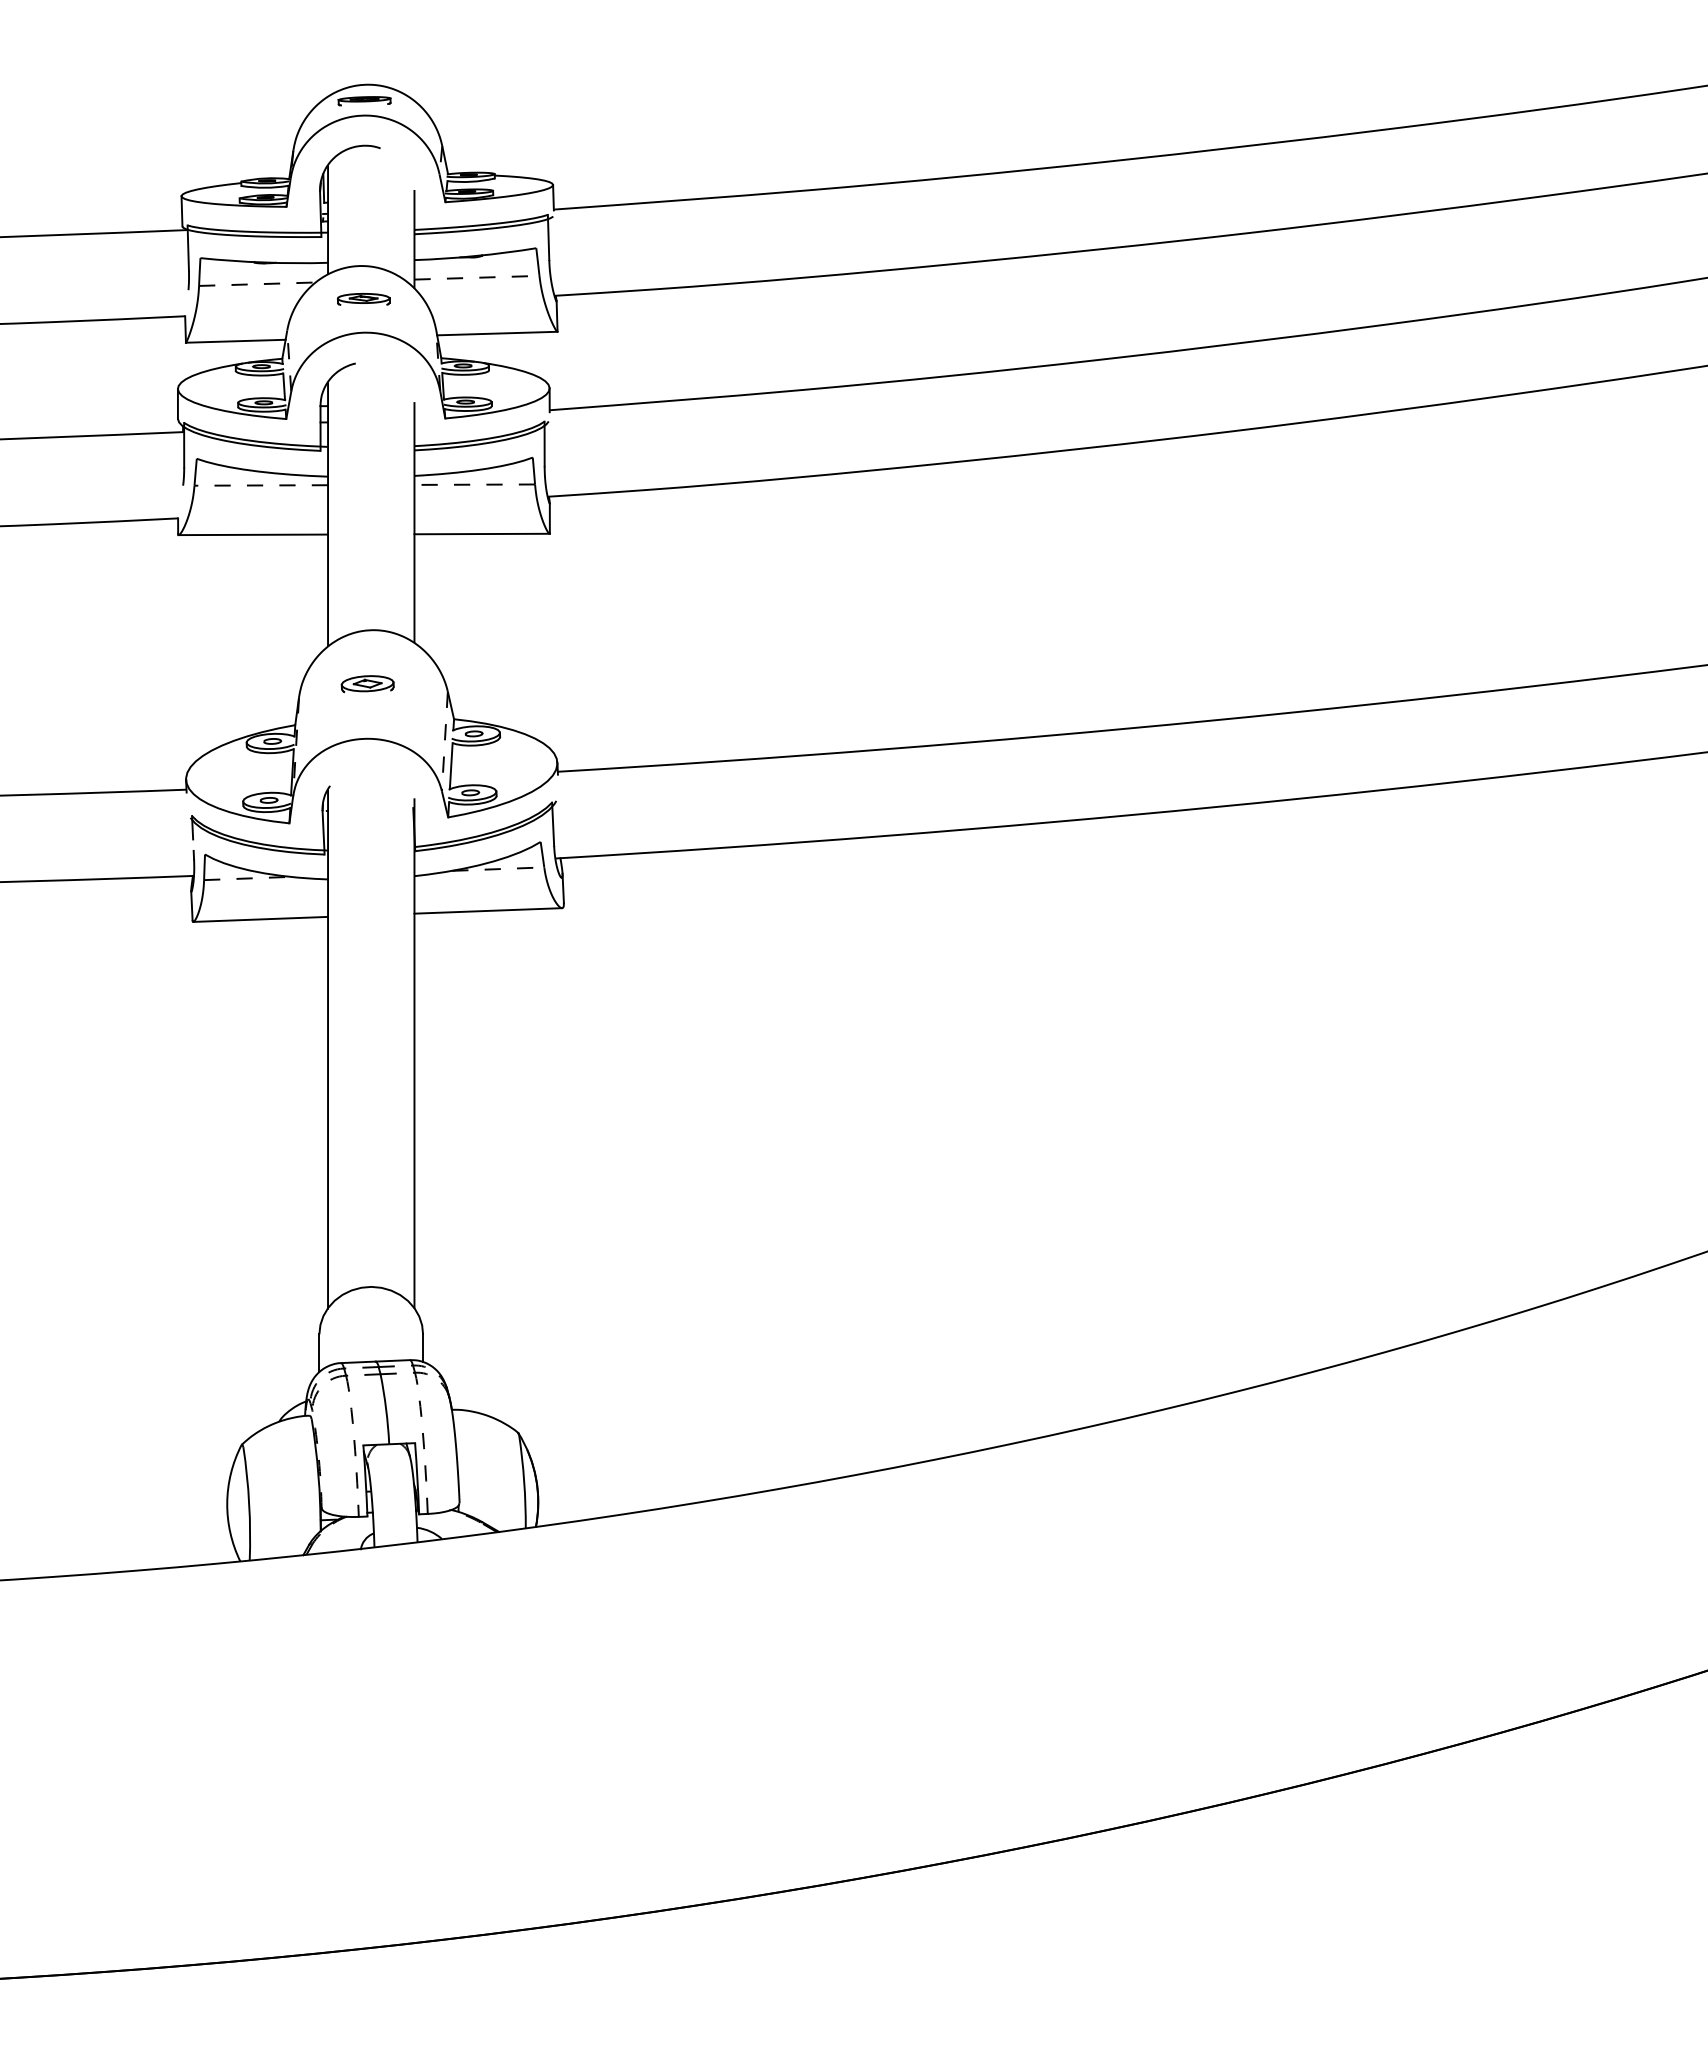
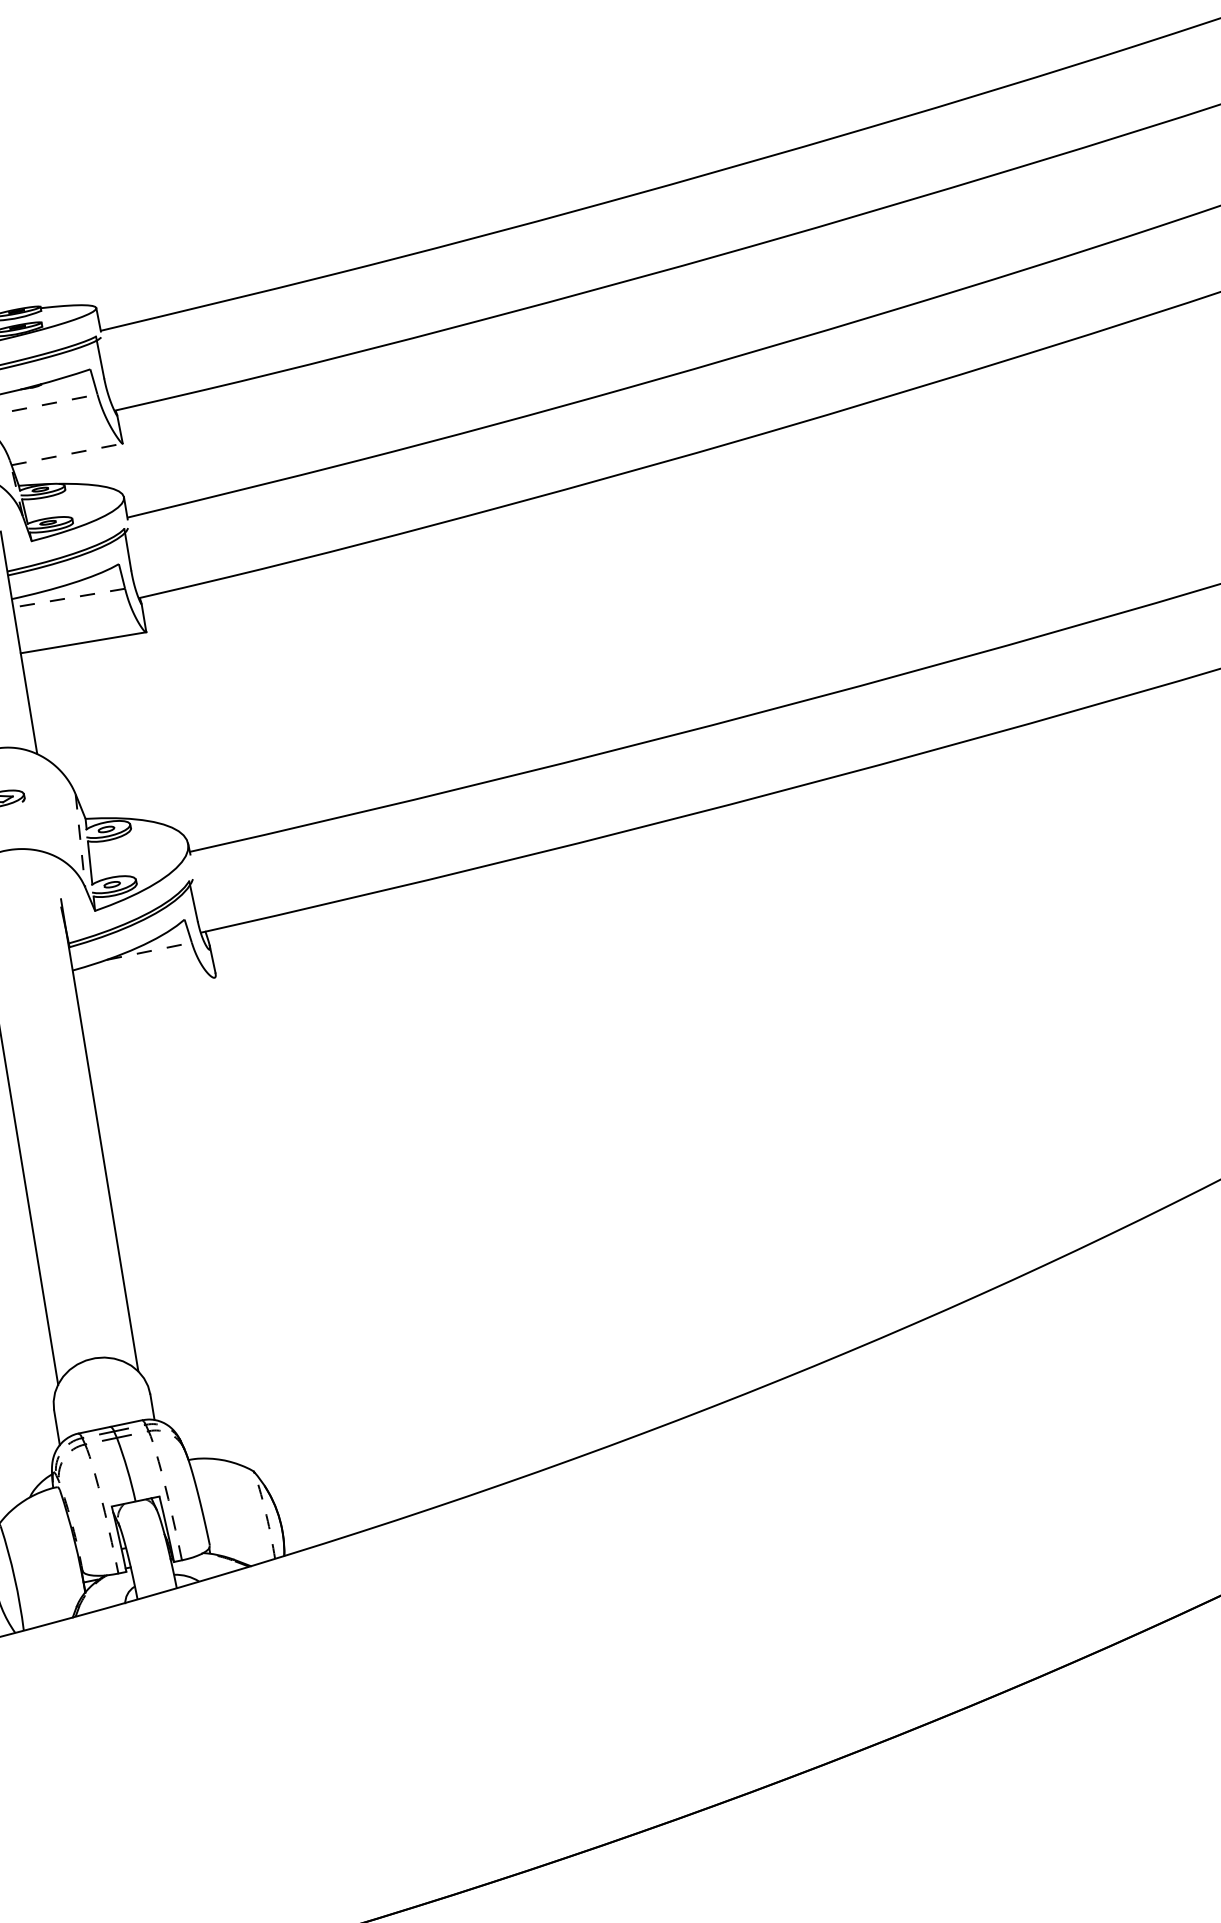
line: (497, 333) -> (67, 454), solid -> dashed
line: (488, 910) -> (146, 991), removed
arc: (524, 1481) -> (266, 1515), solid -> dashed

